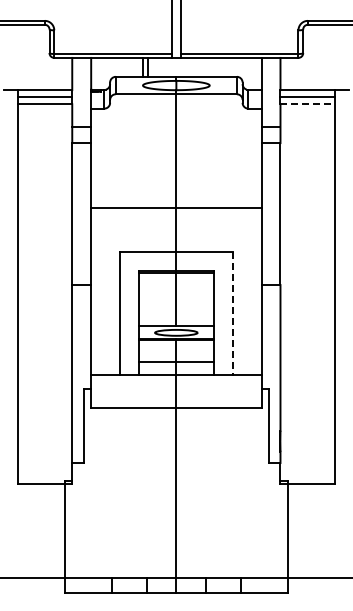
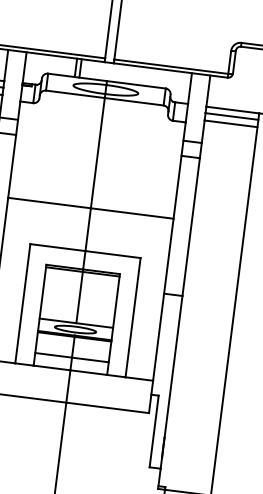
line: (308, 104) -> (231, 124), dashed -> solid
line: (233, 313) -> (133, 317), dashed -> solid

